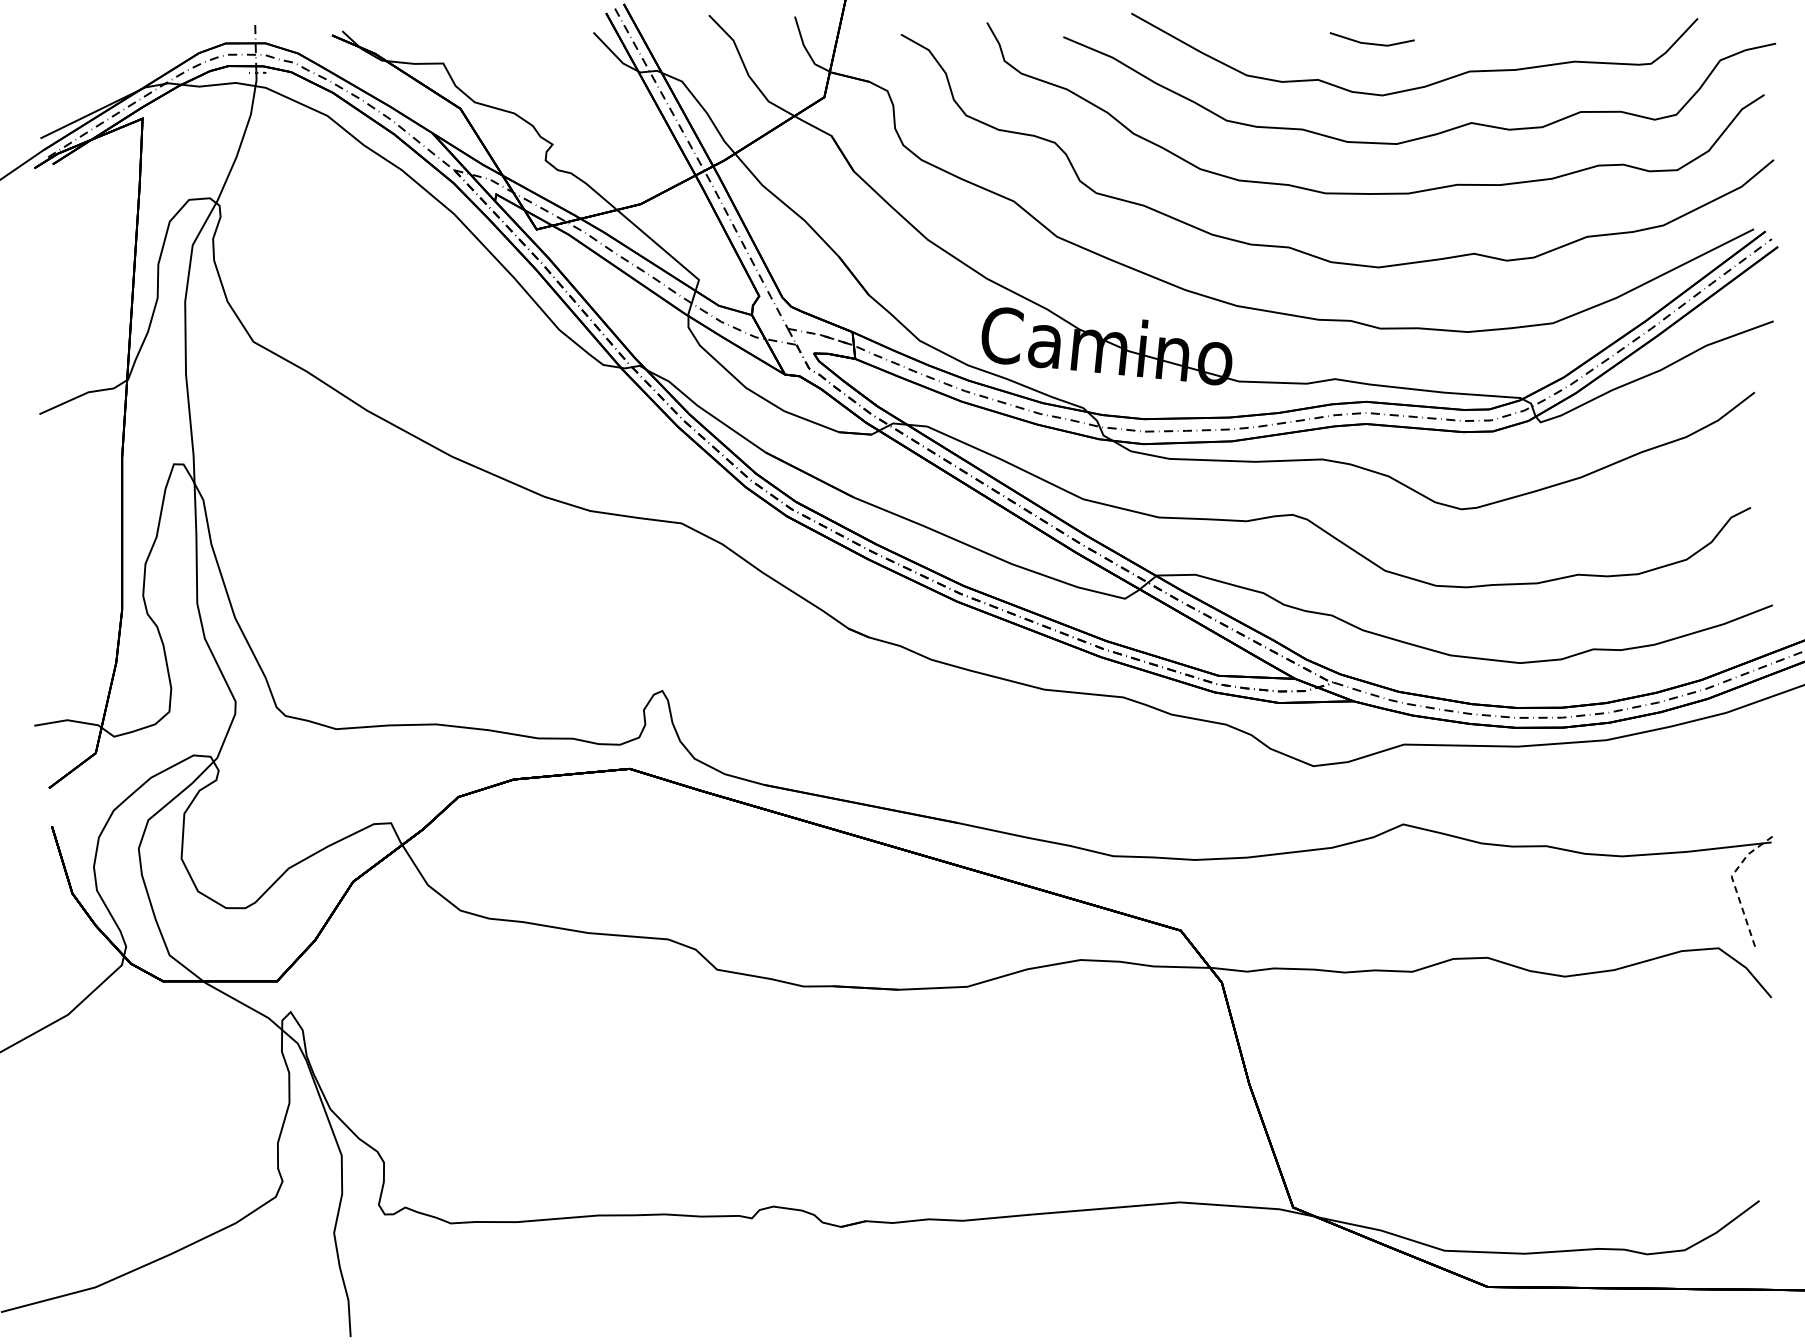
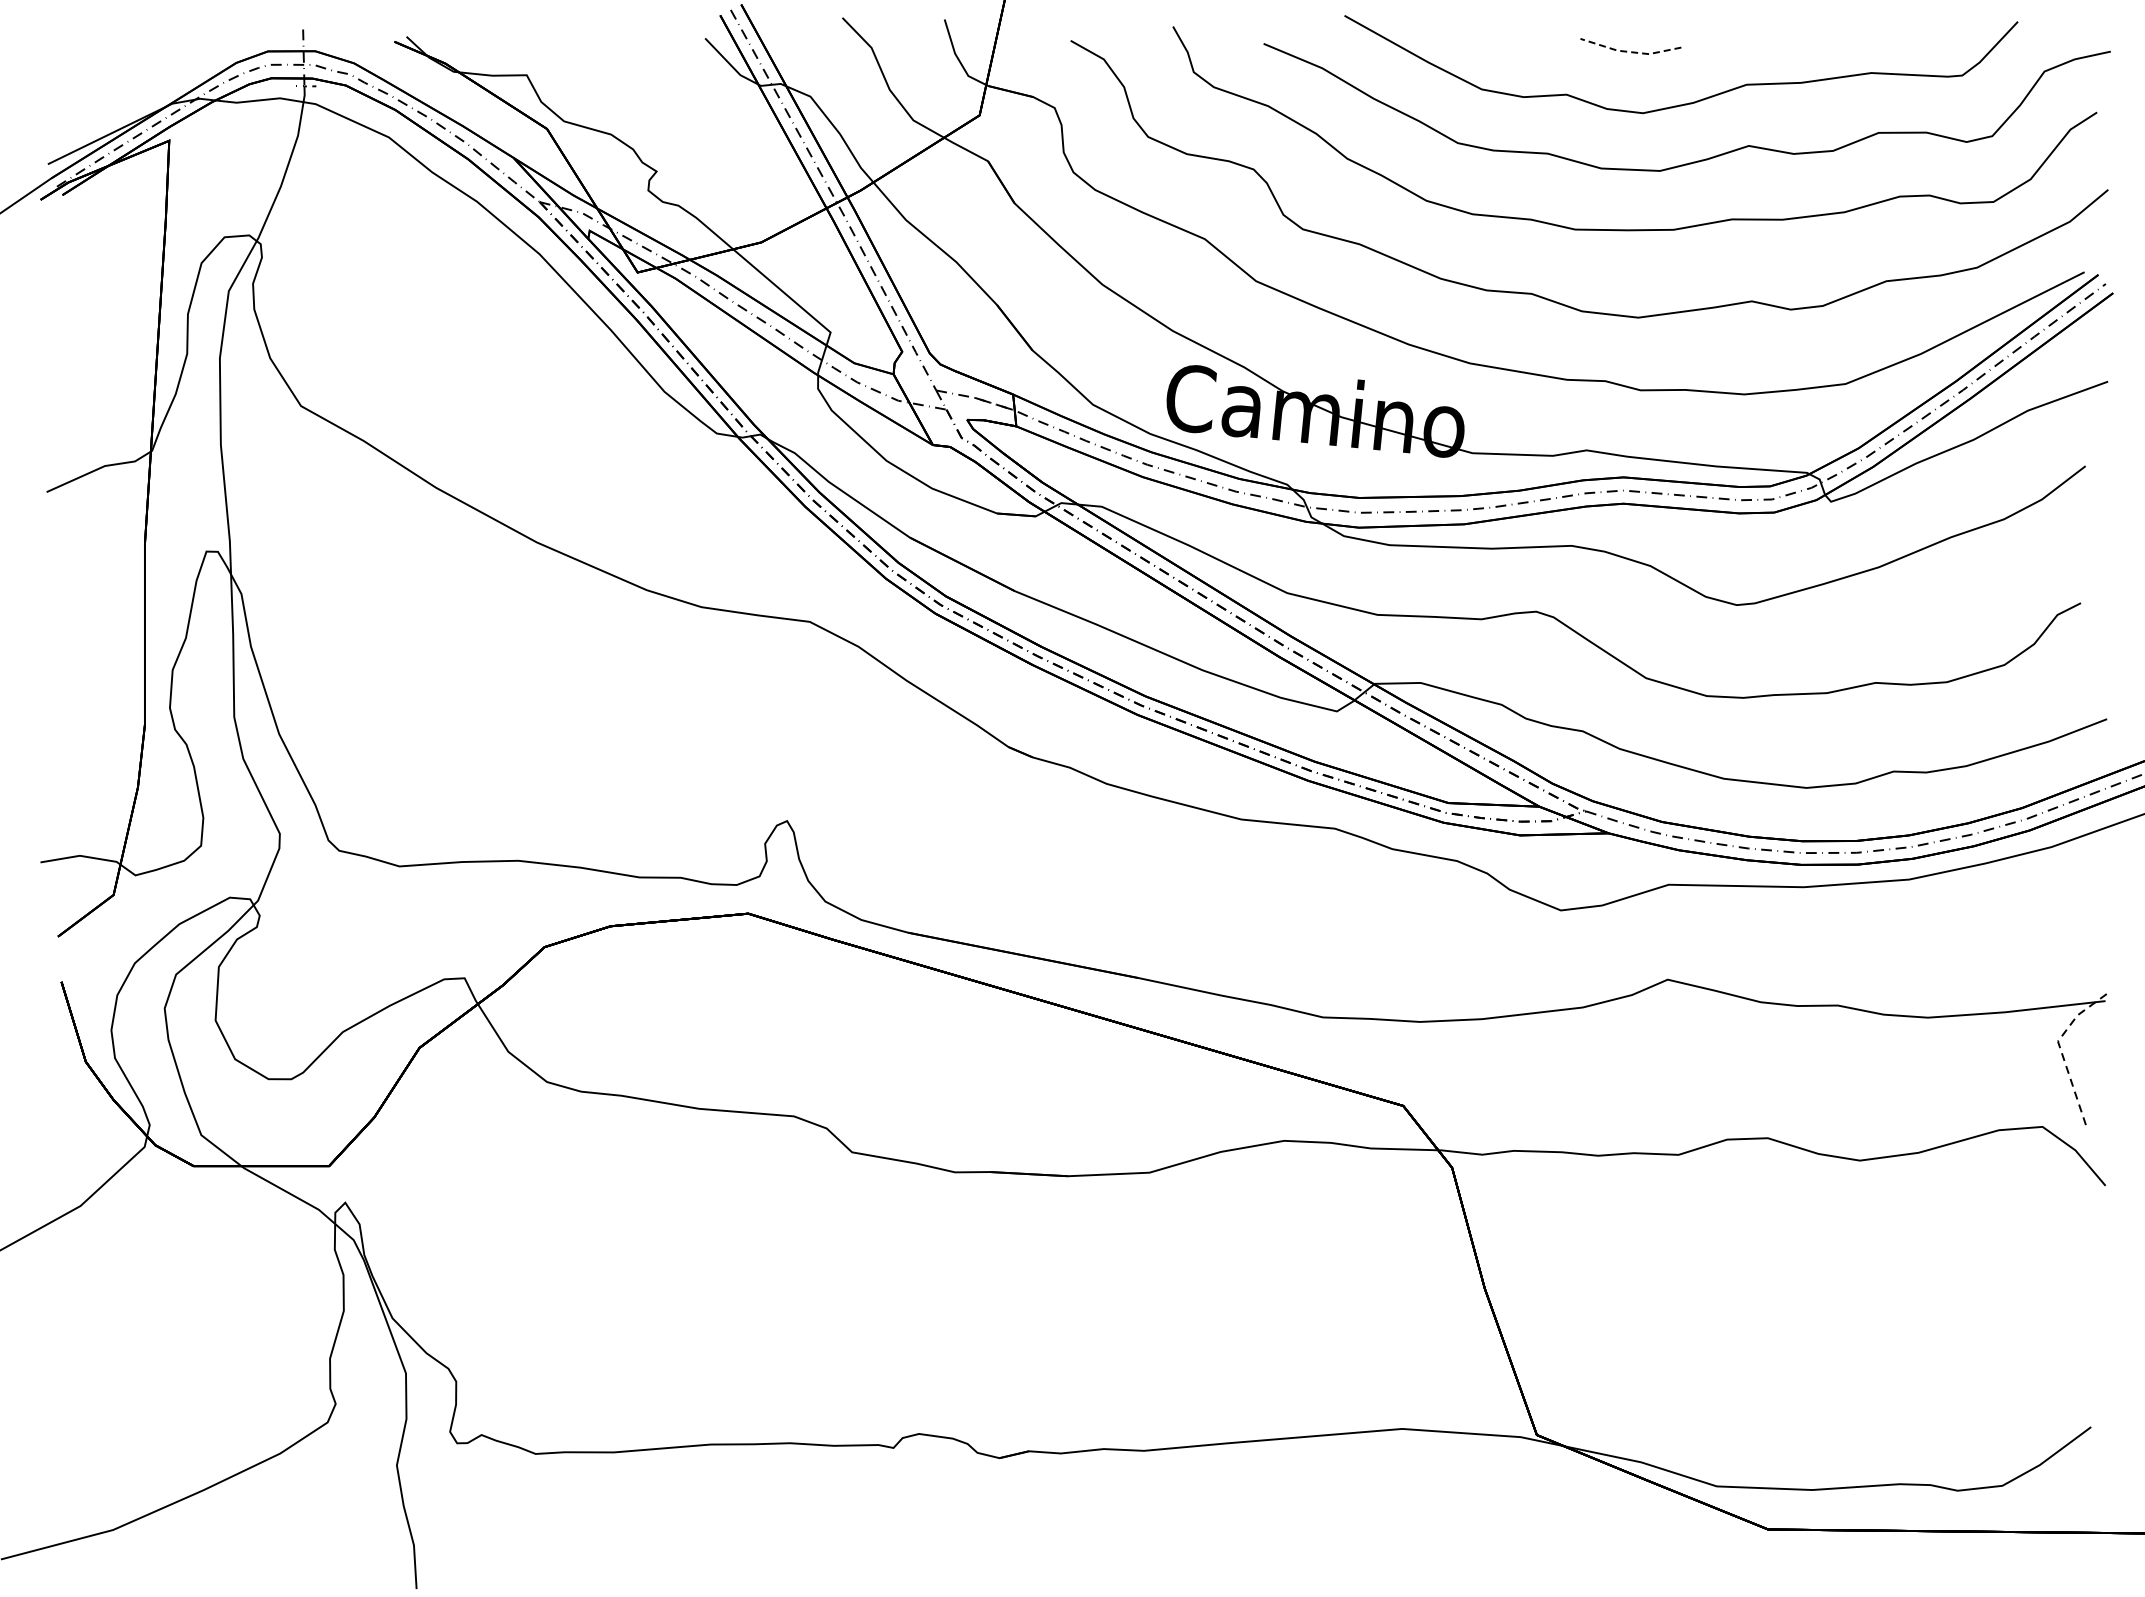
line: (1371, 44) -> (1630, 52), solid -> dashed

